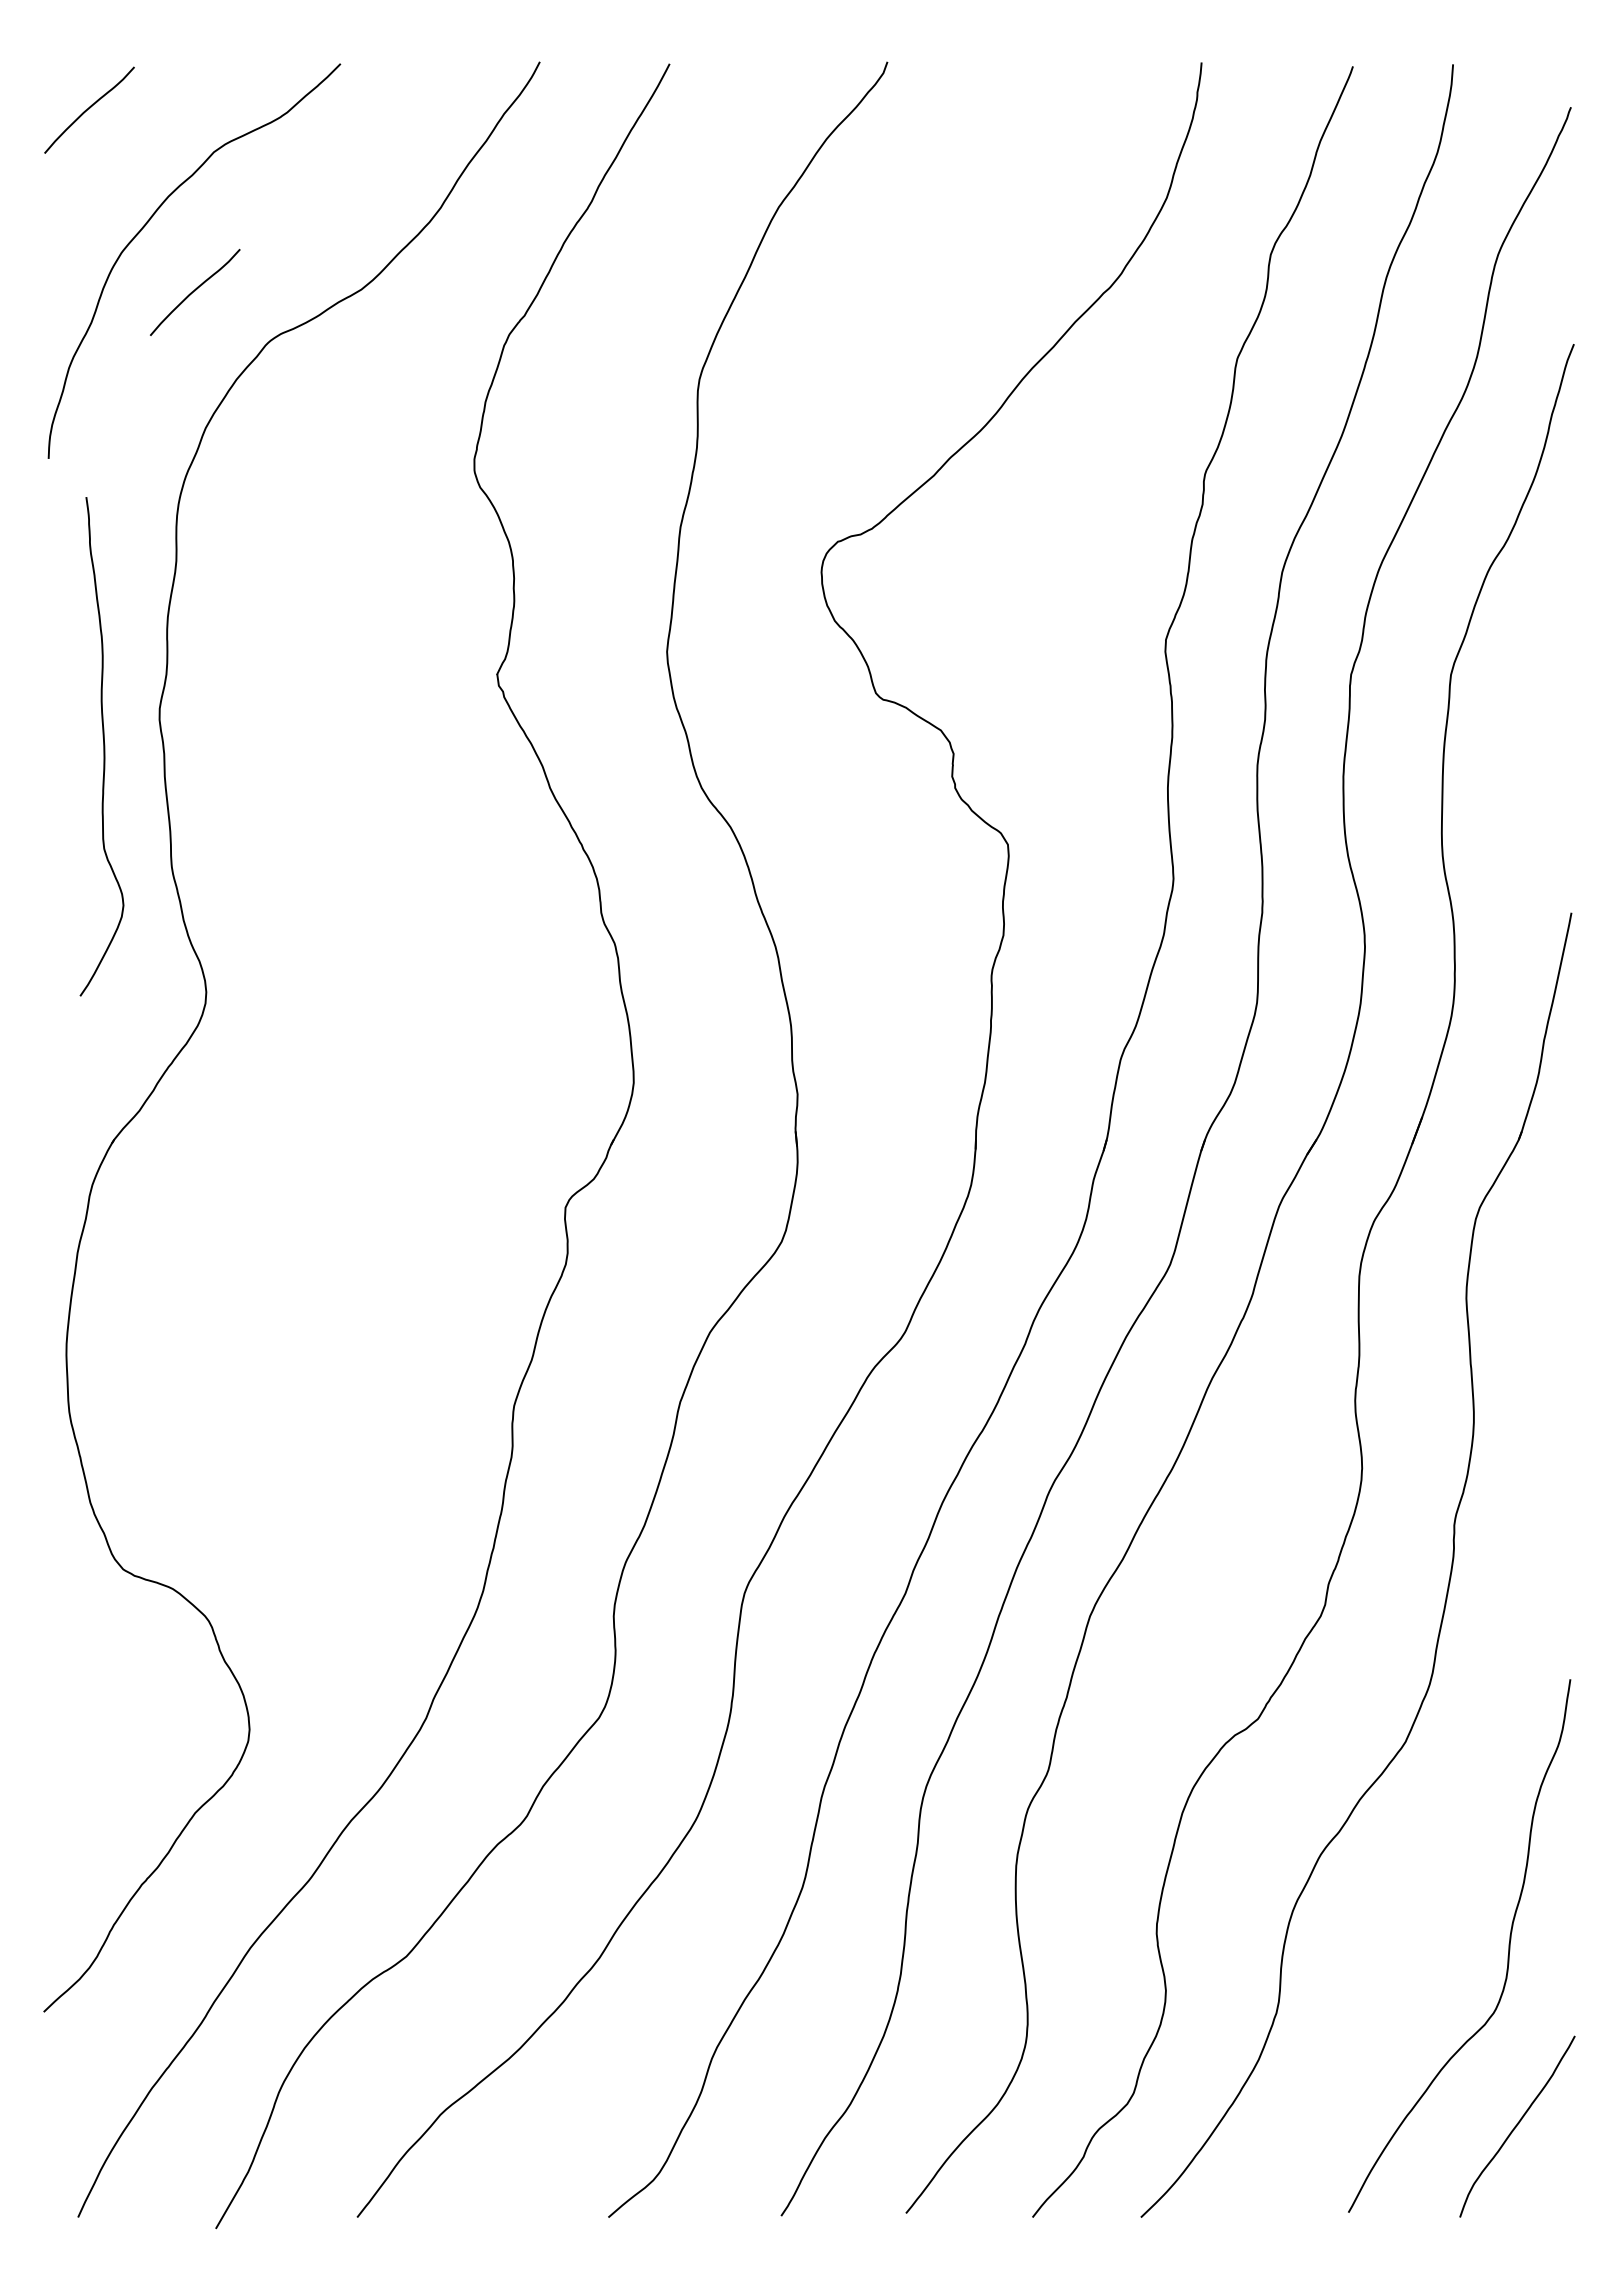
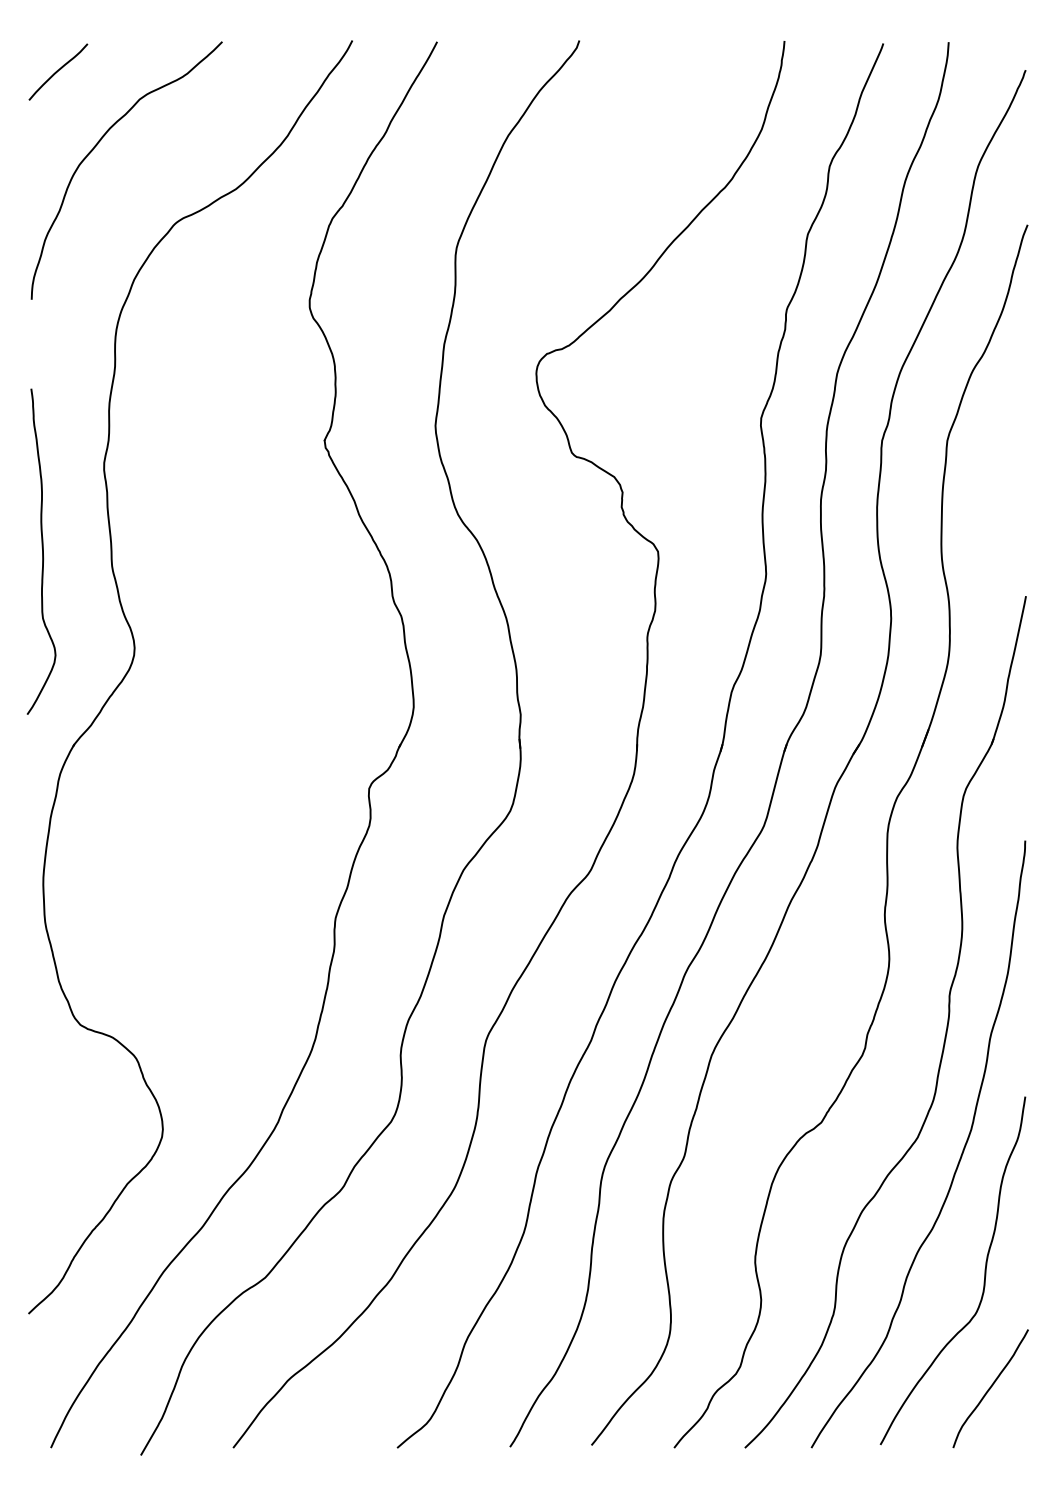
curve: (195, 291) -> (127, 190), removed
curve: (103, 746) -> (42, 551), moved
curve: (1468, 1777) -> (958, 1160), added

